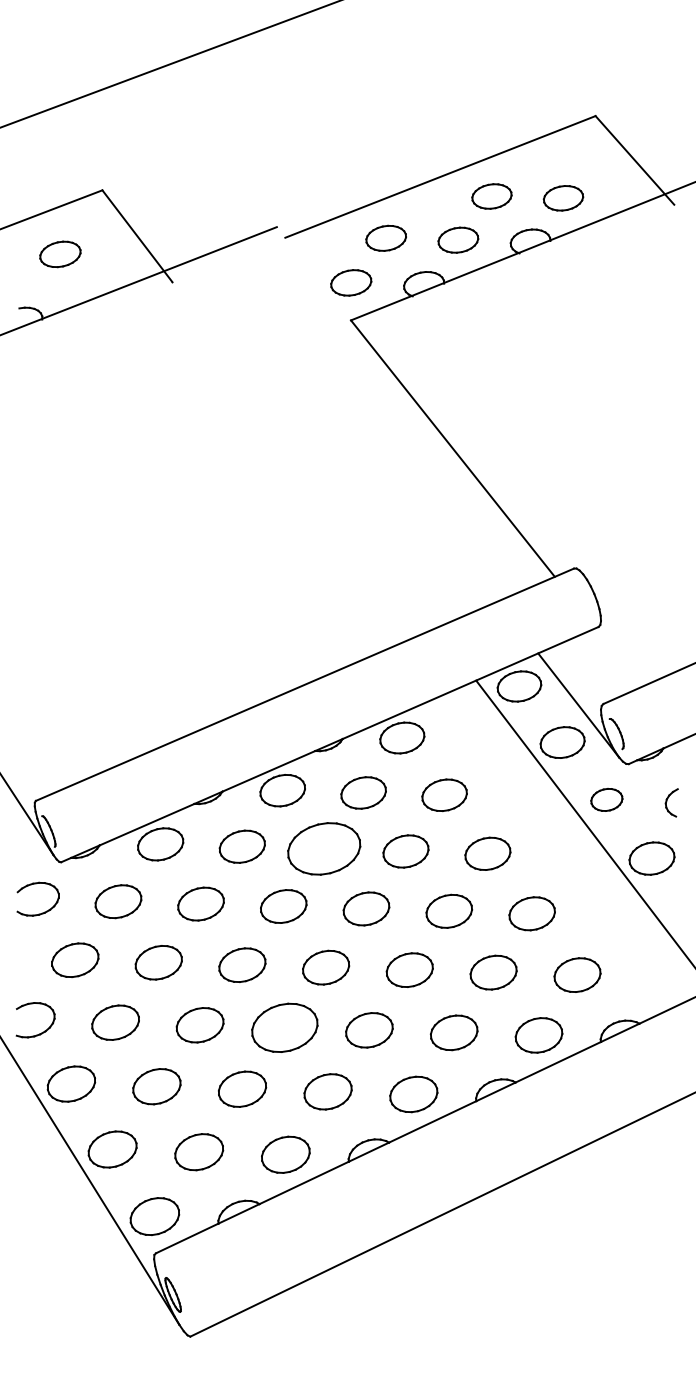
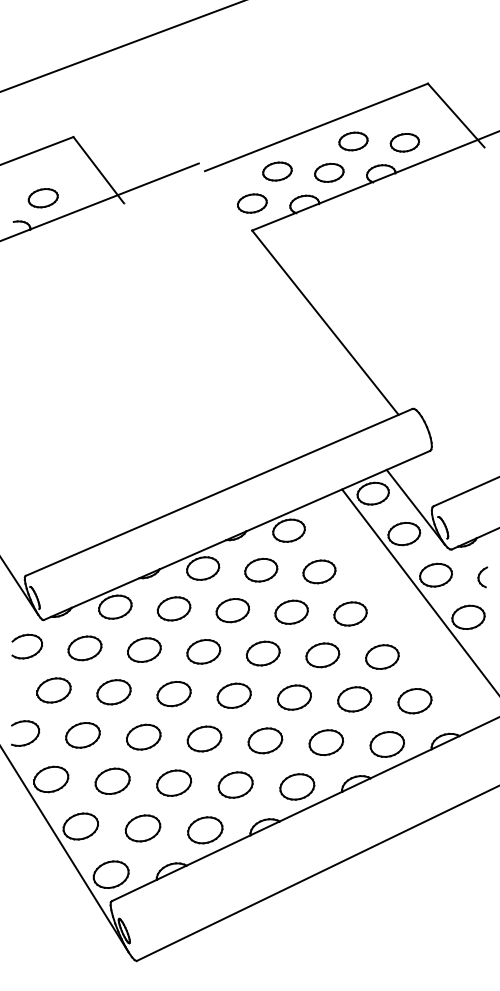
part: (60, 254) -> (43, 198), moved
part: (606, 799) -> (435, 574), size x1.43
part: (323, 849) -> (232, 610), size x0.62
part: (284, 1027) -> (204, 738), size x0.71

